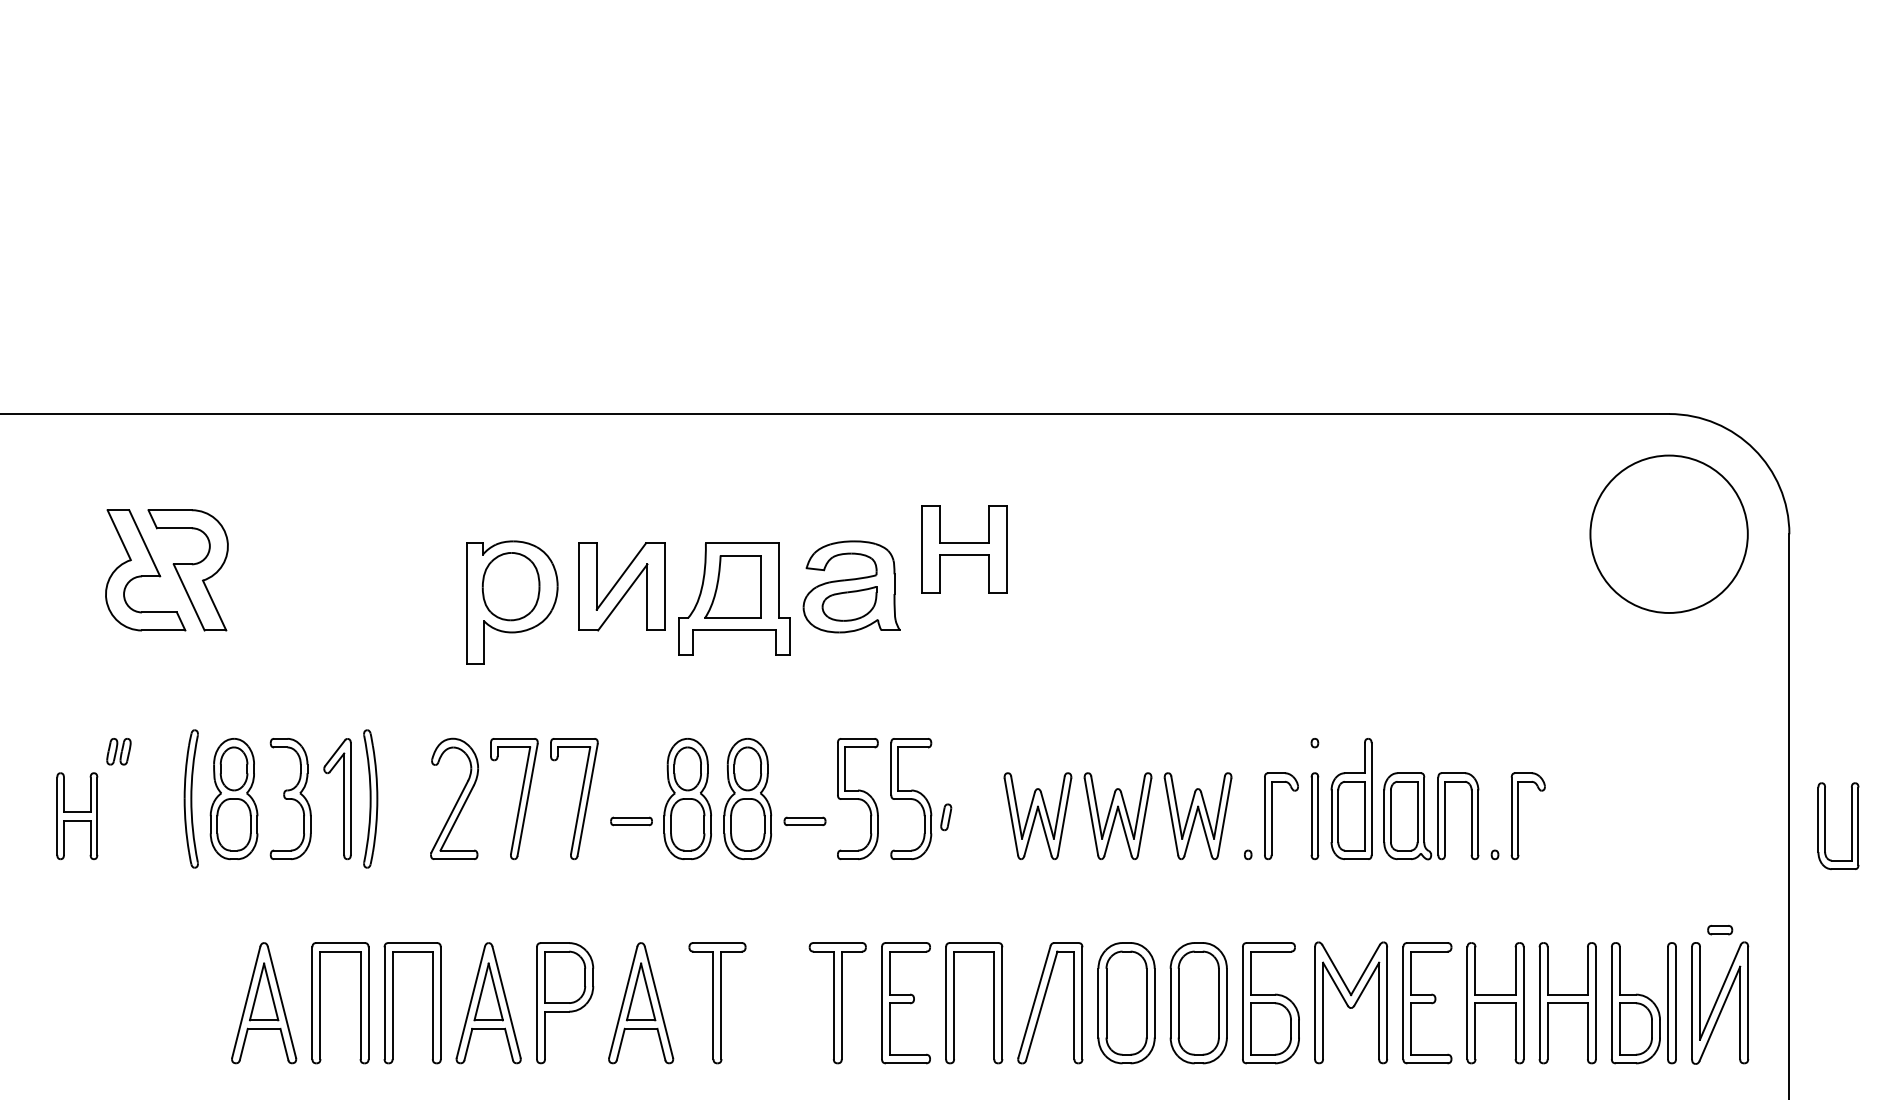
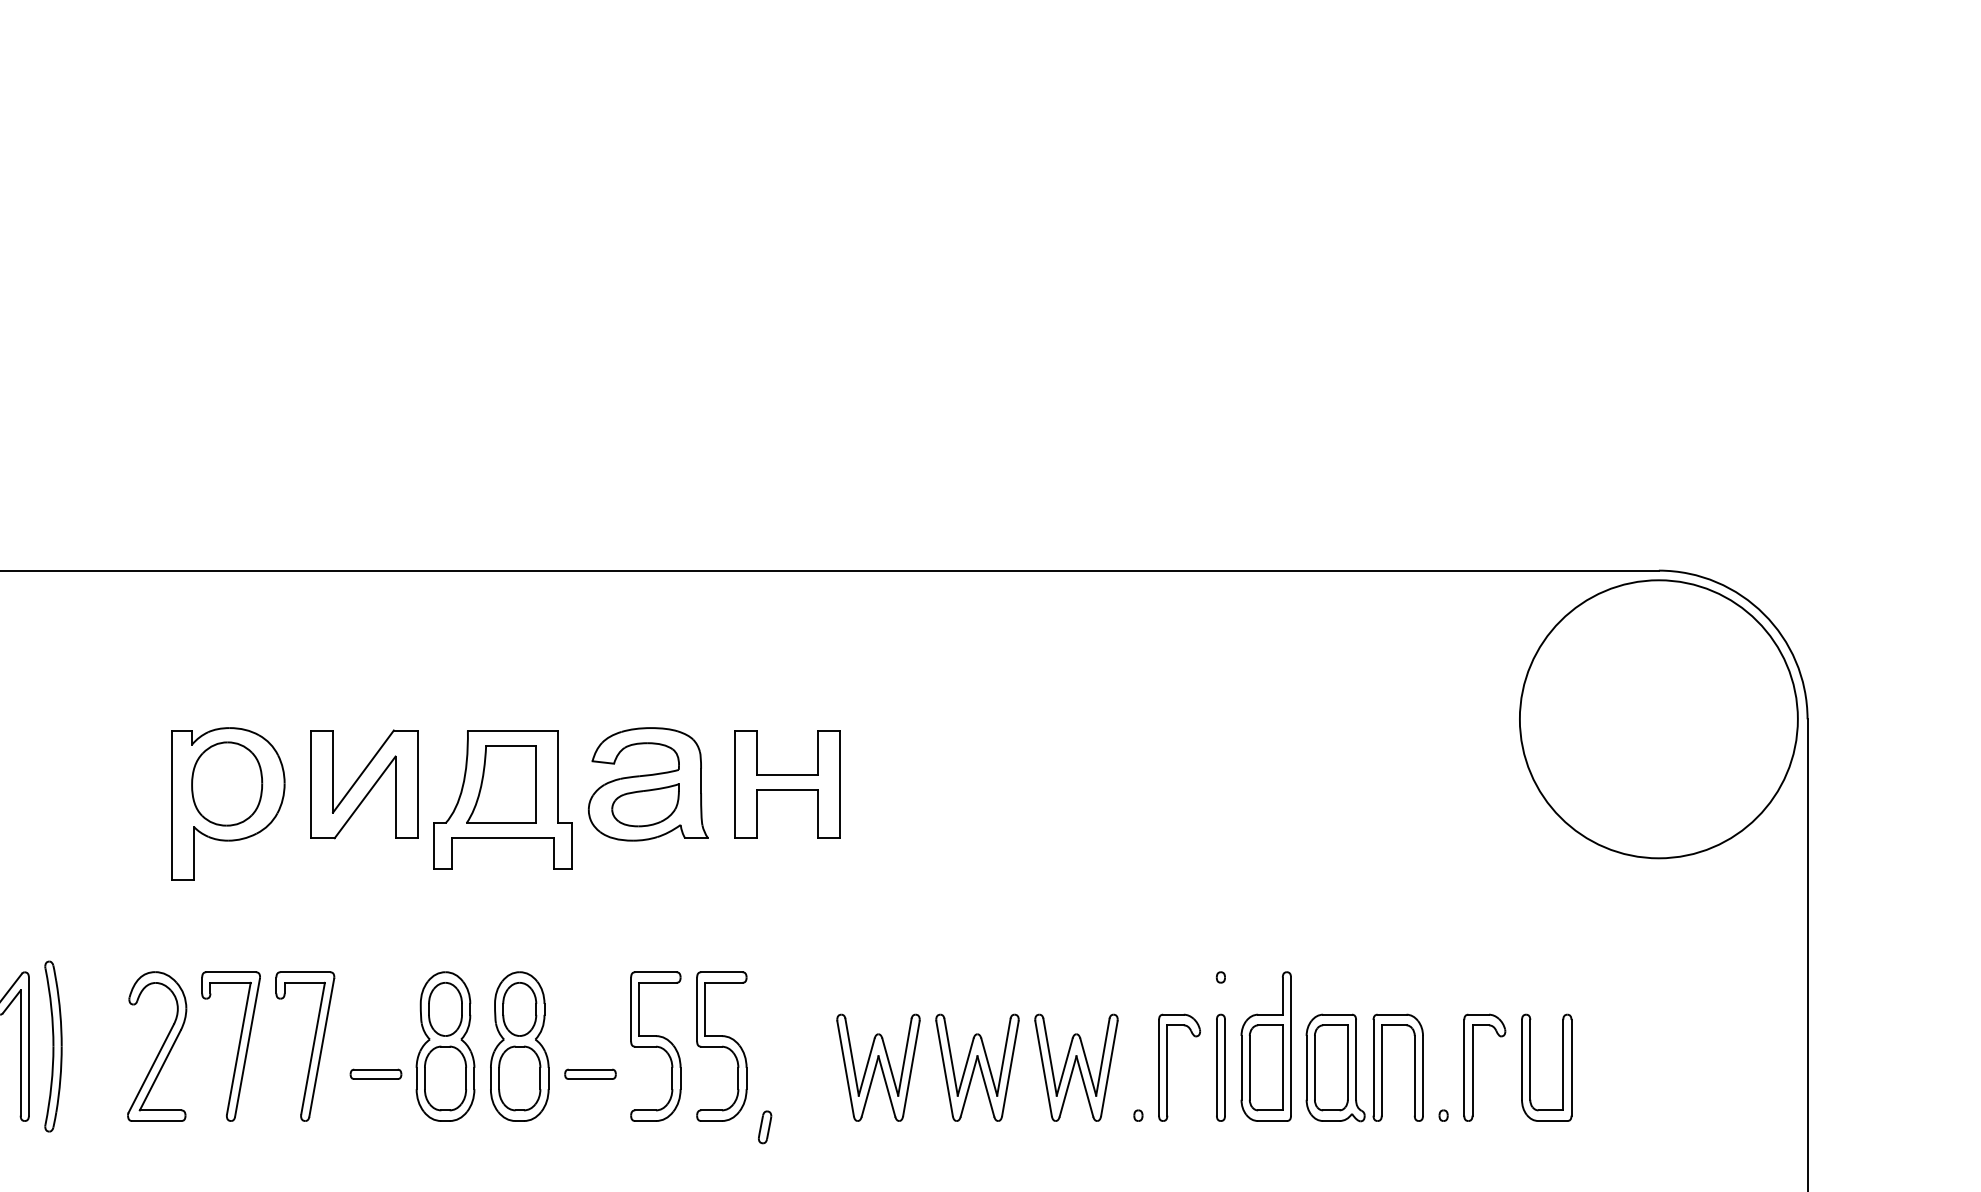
circle: (1668, 533) -> (1658, 718), size x1.43
part: (964, 549) -> (787, 783), moved
part: (946, 817) -> (765, 1127), moved
part: (1825, 825) -> (1530, 1066), moved

